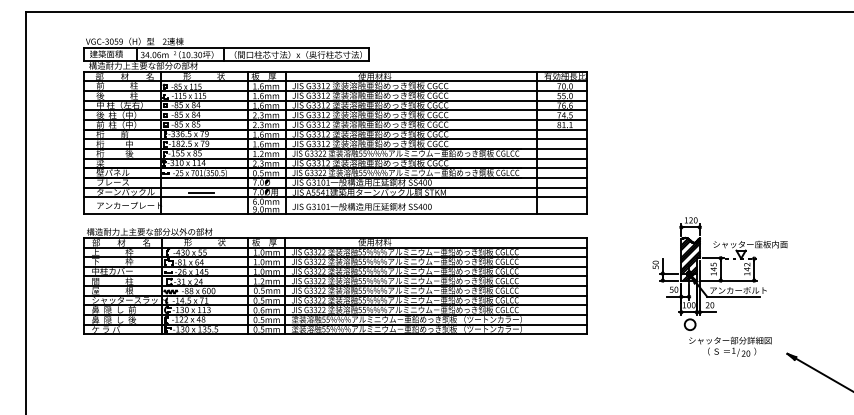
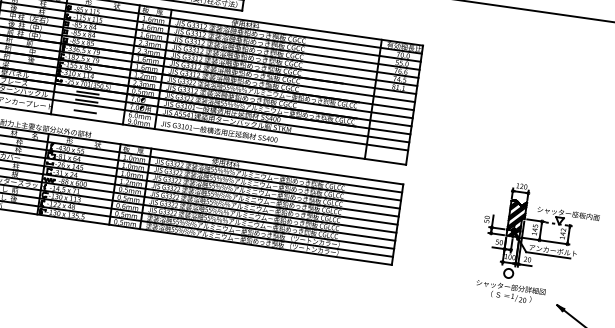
line: (201, 183) -> (88, 93), added
line: (201, 205) -> (85, 111), added
part: (719, 273) -> (539, 234), moved

